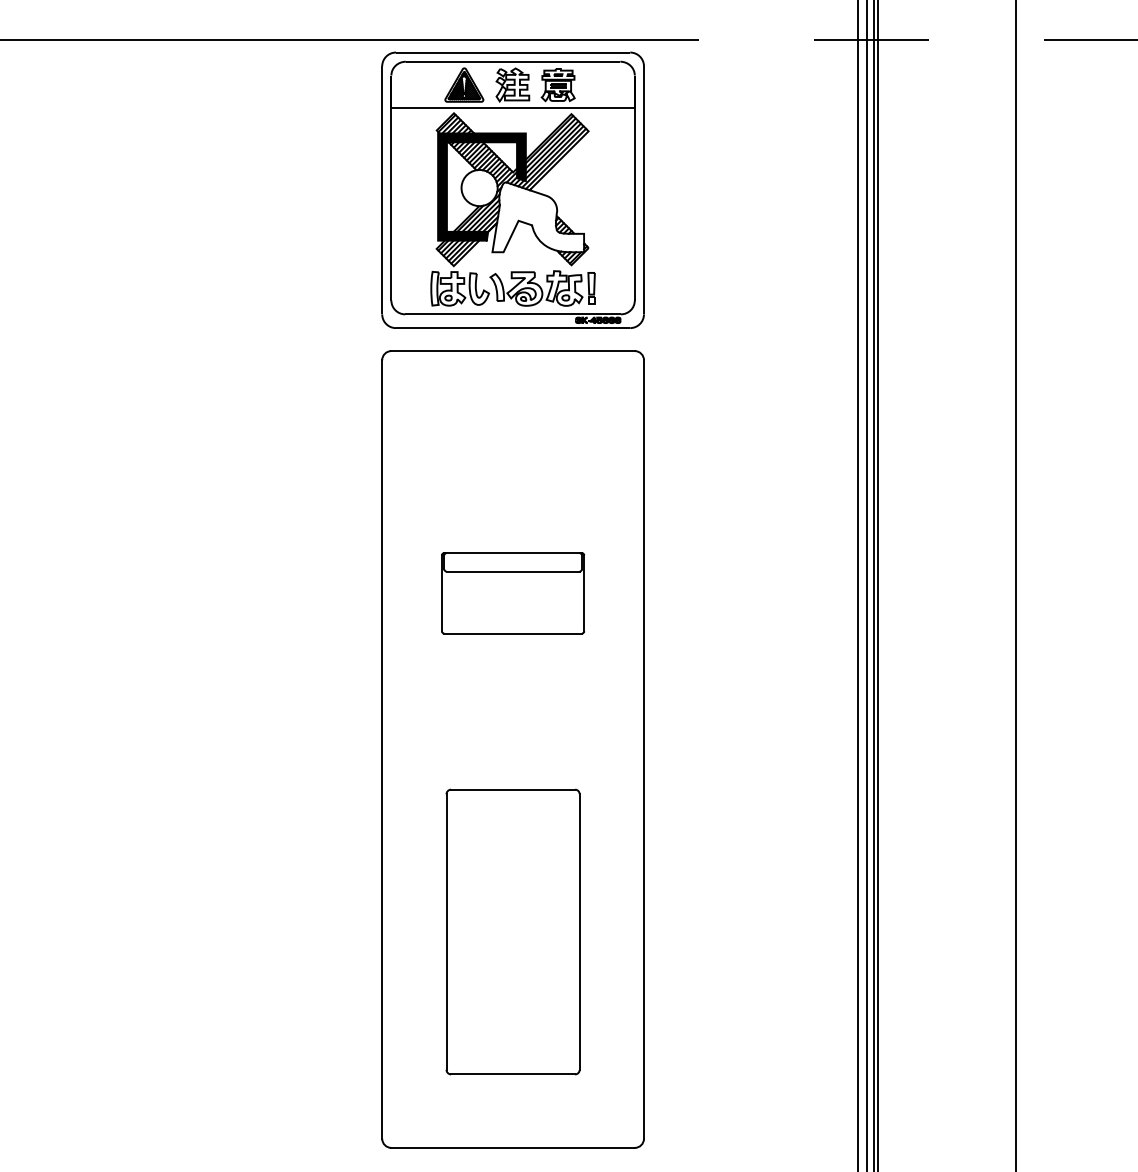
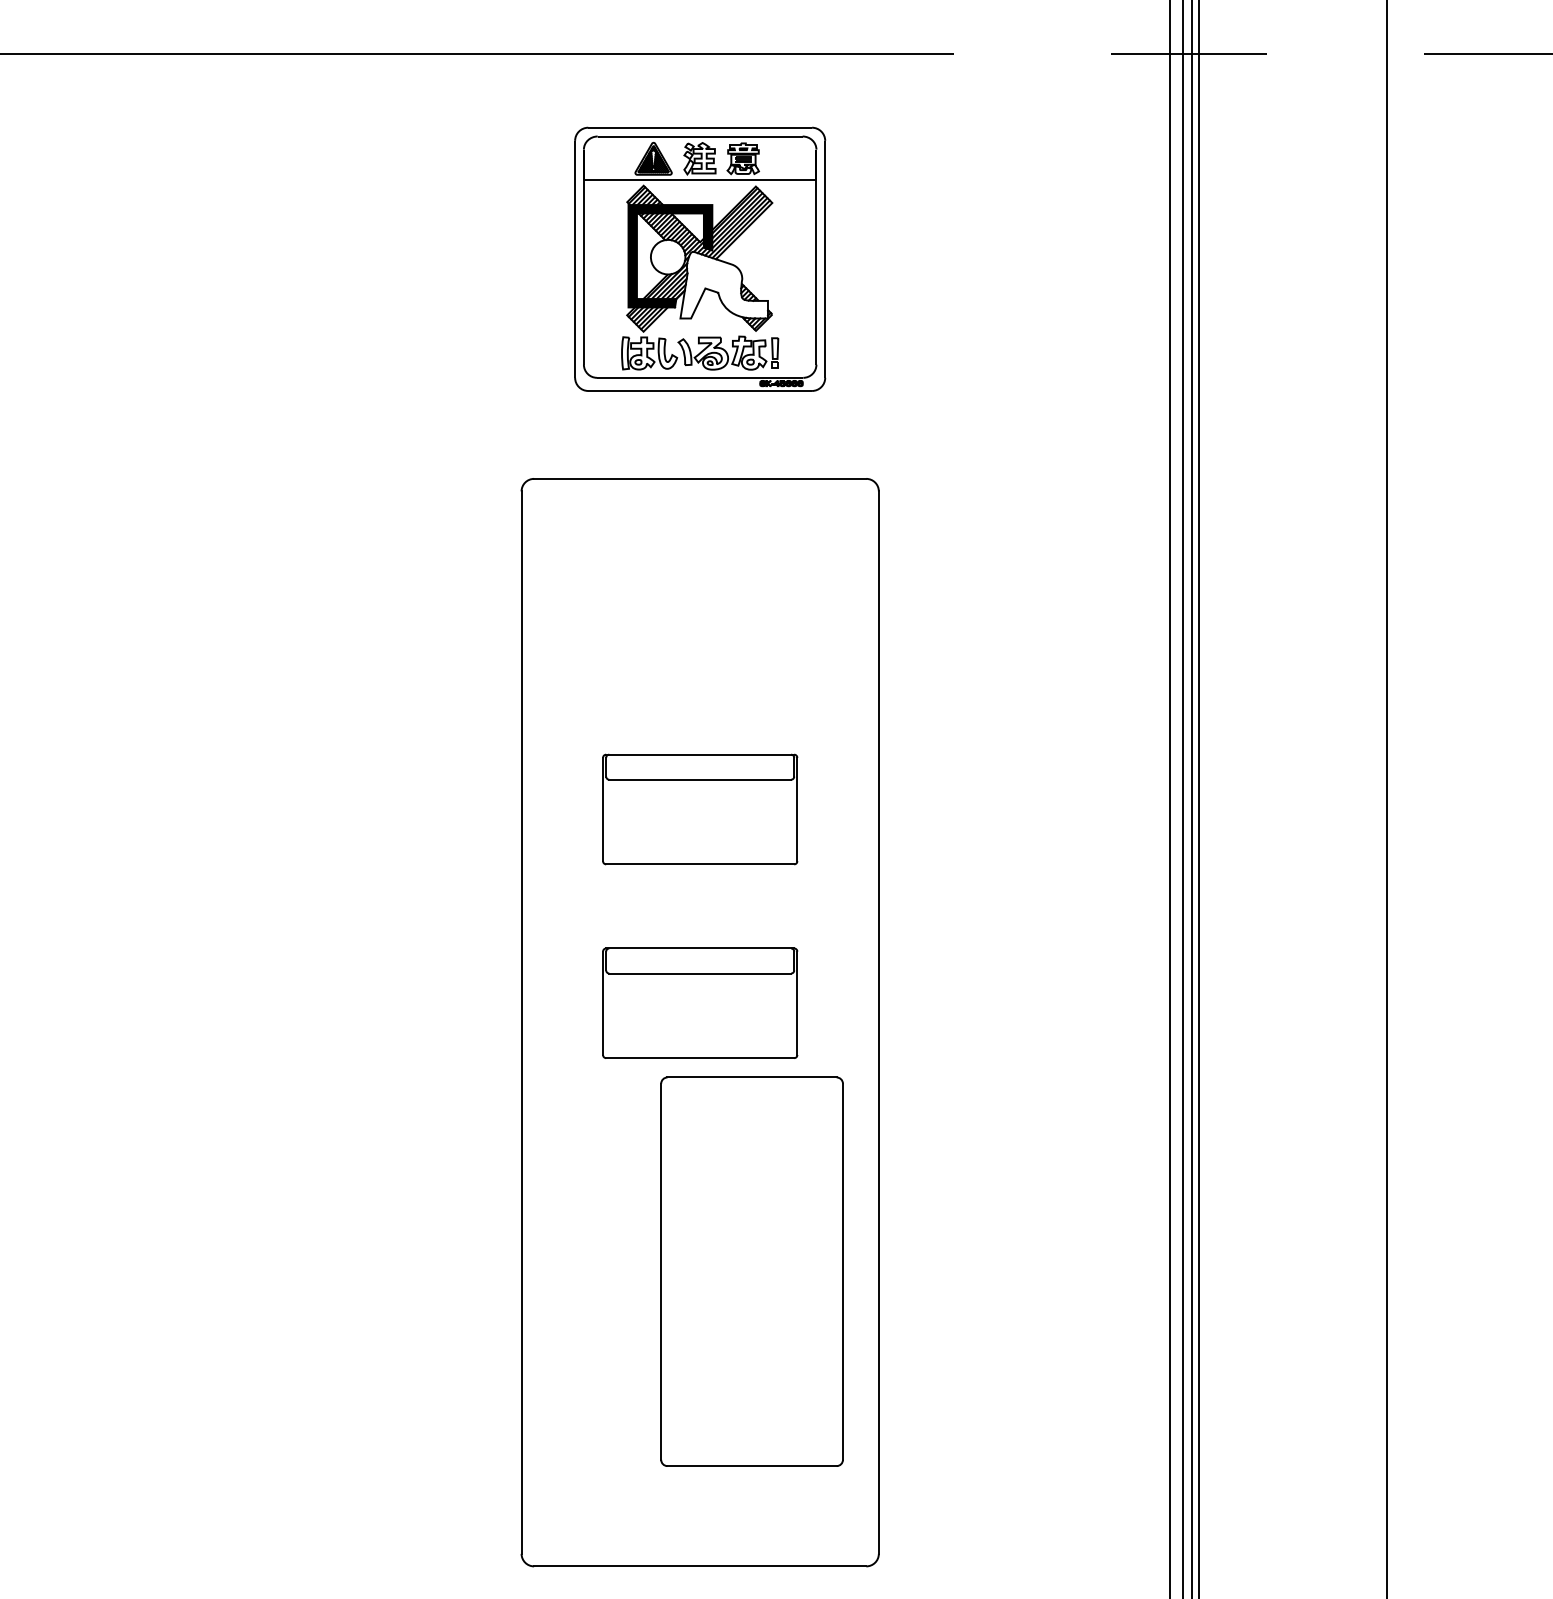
part: (512, 189) -> (699, 258), size x0.7
part: (513, 735) -> (700, 1003), added
part: (512, 931) -> (751, 1271), moved

